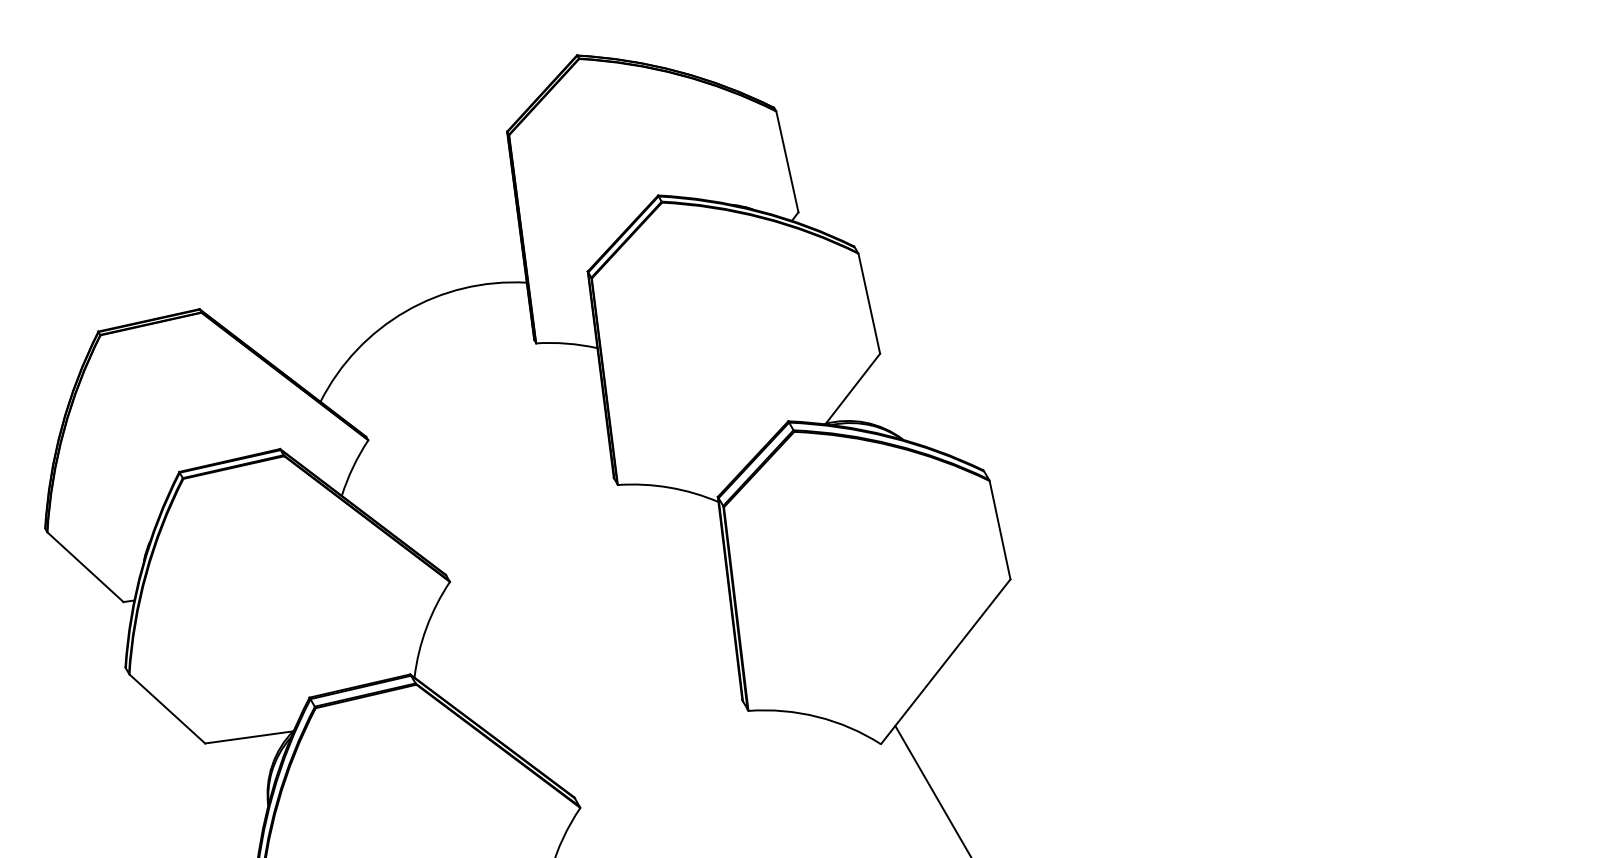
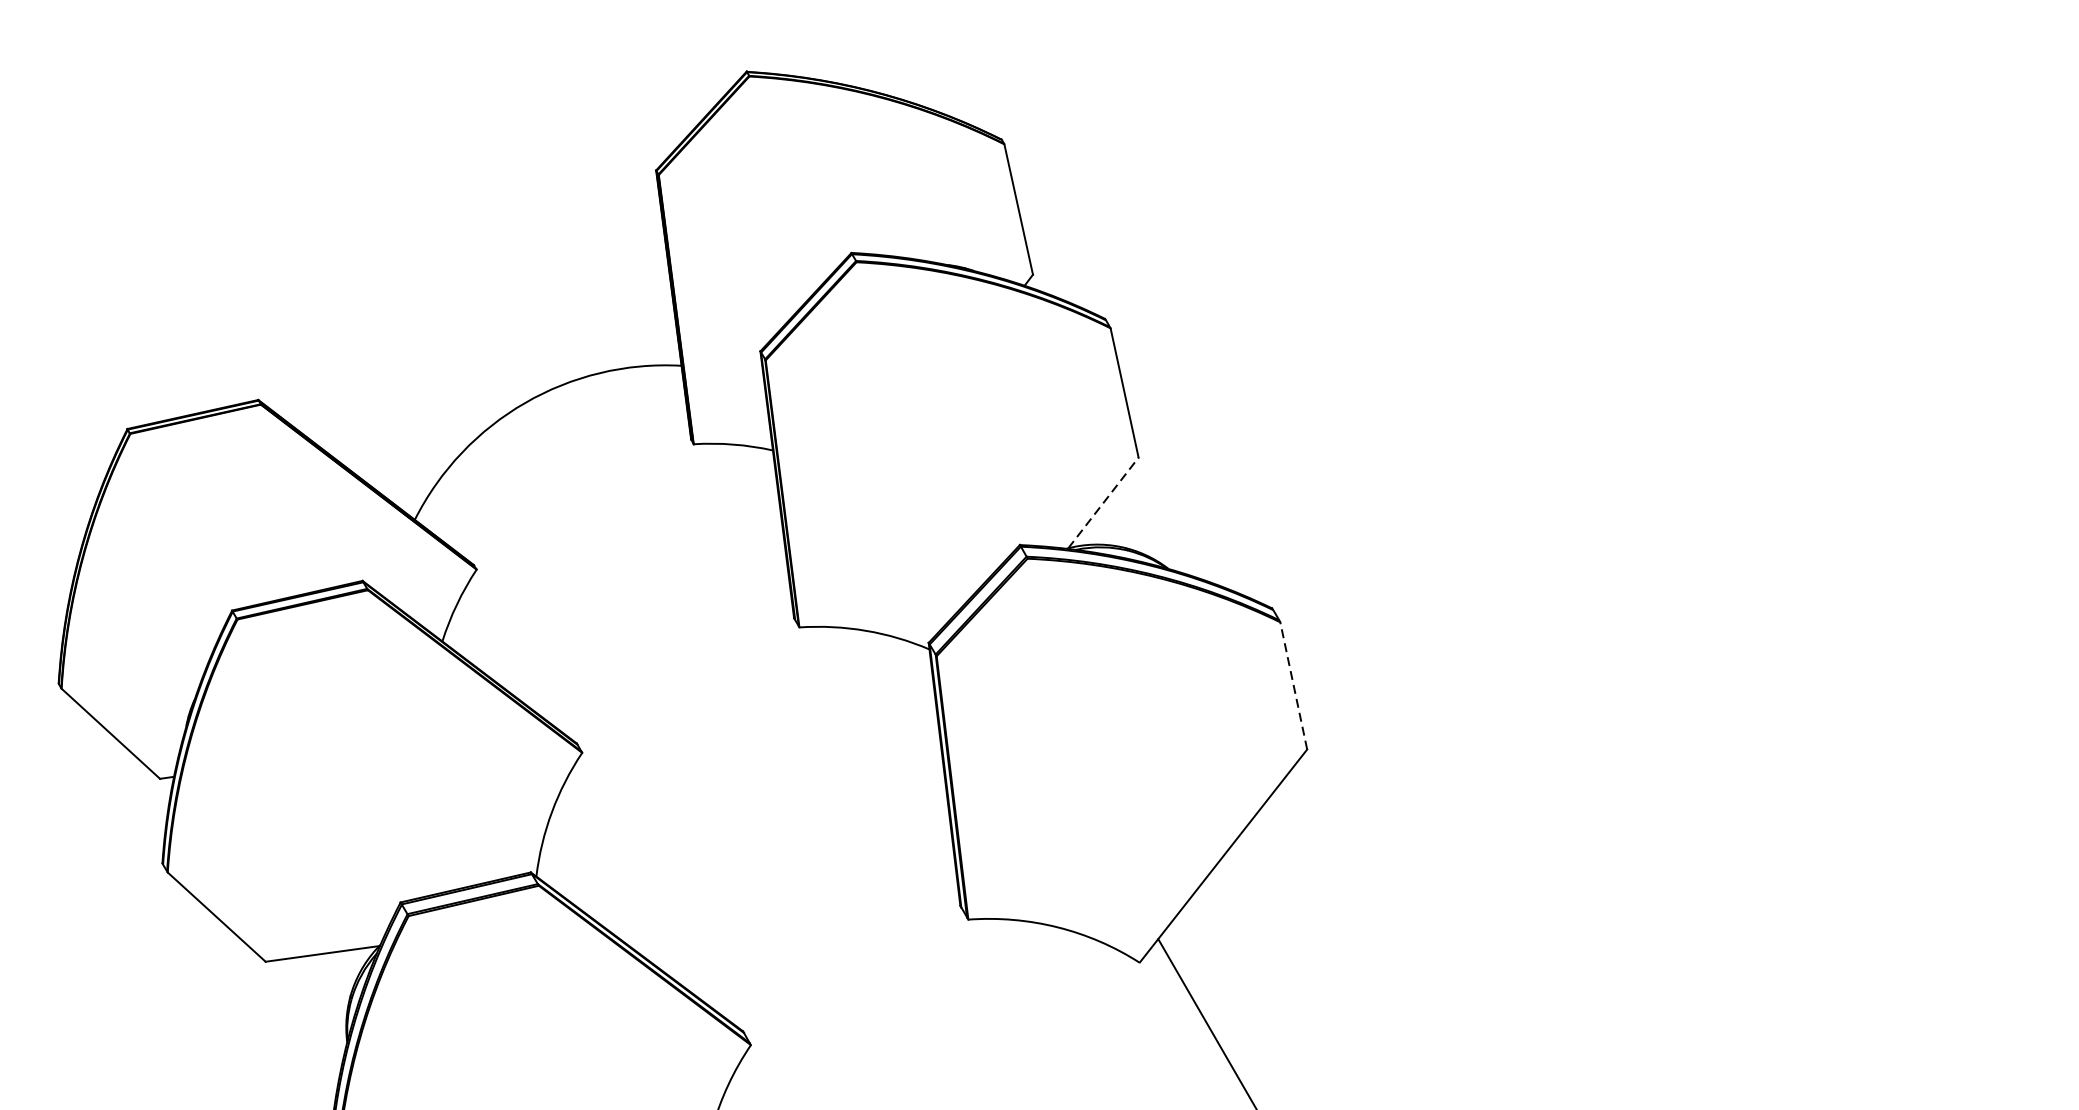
line: (853, 388) -> (1104, 502), solid -> dashed
line: (999, 529) -> (1293, 684), solid -> dashed

